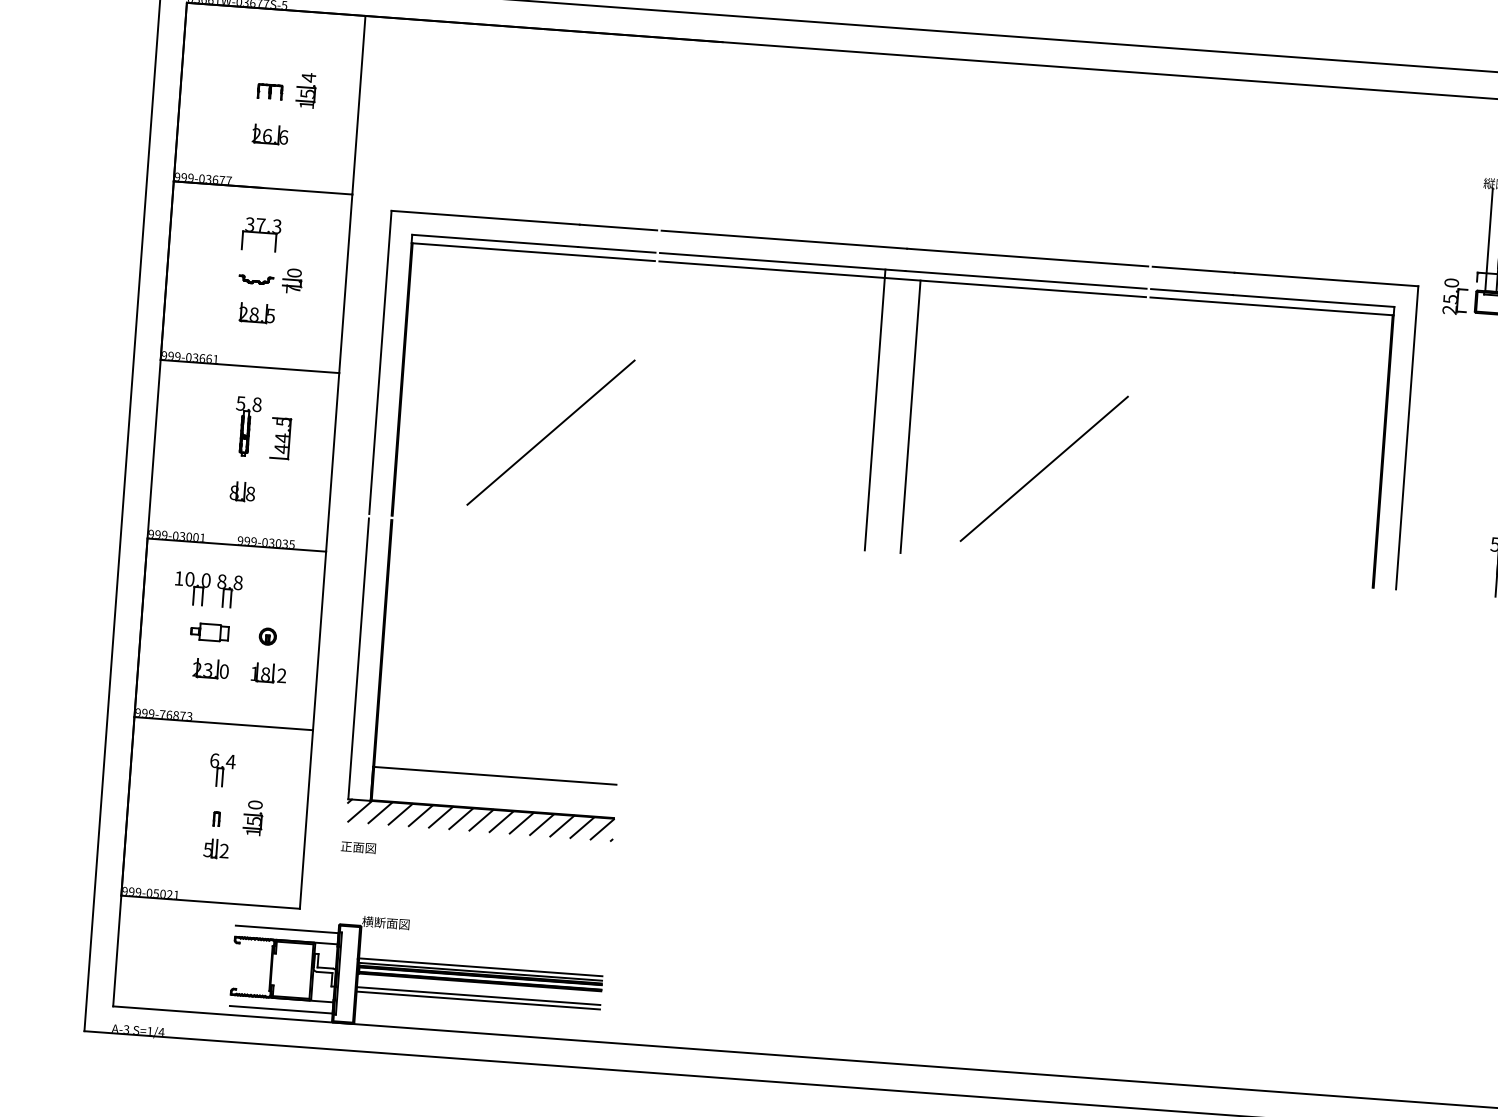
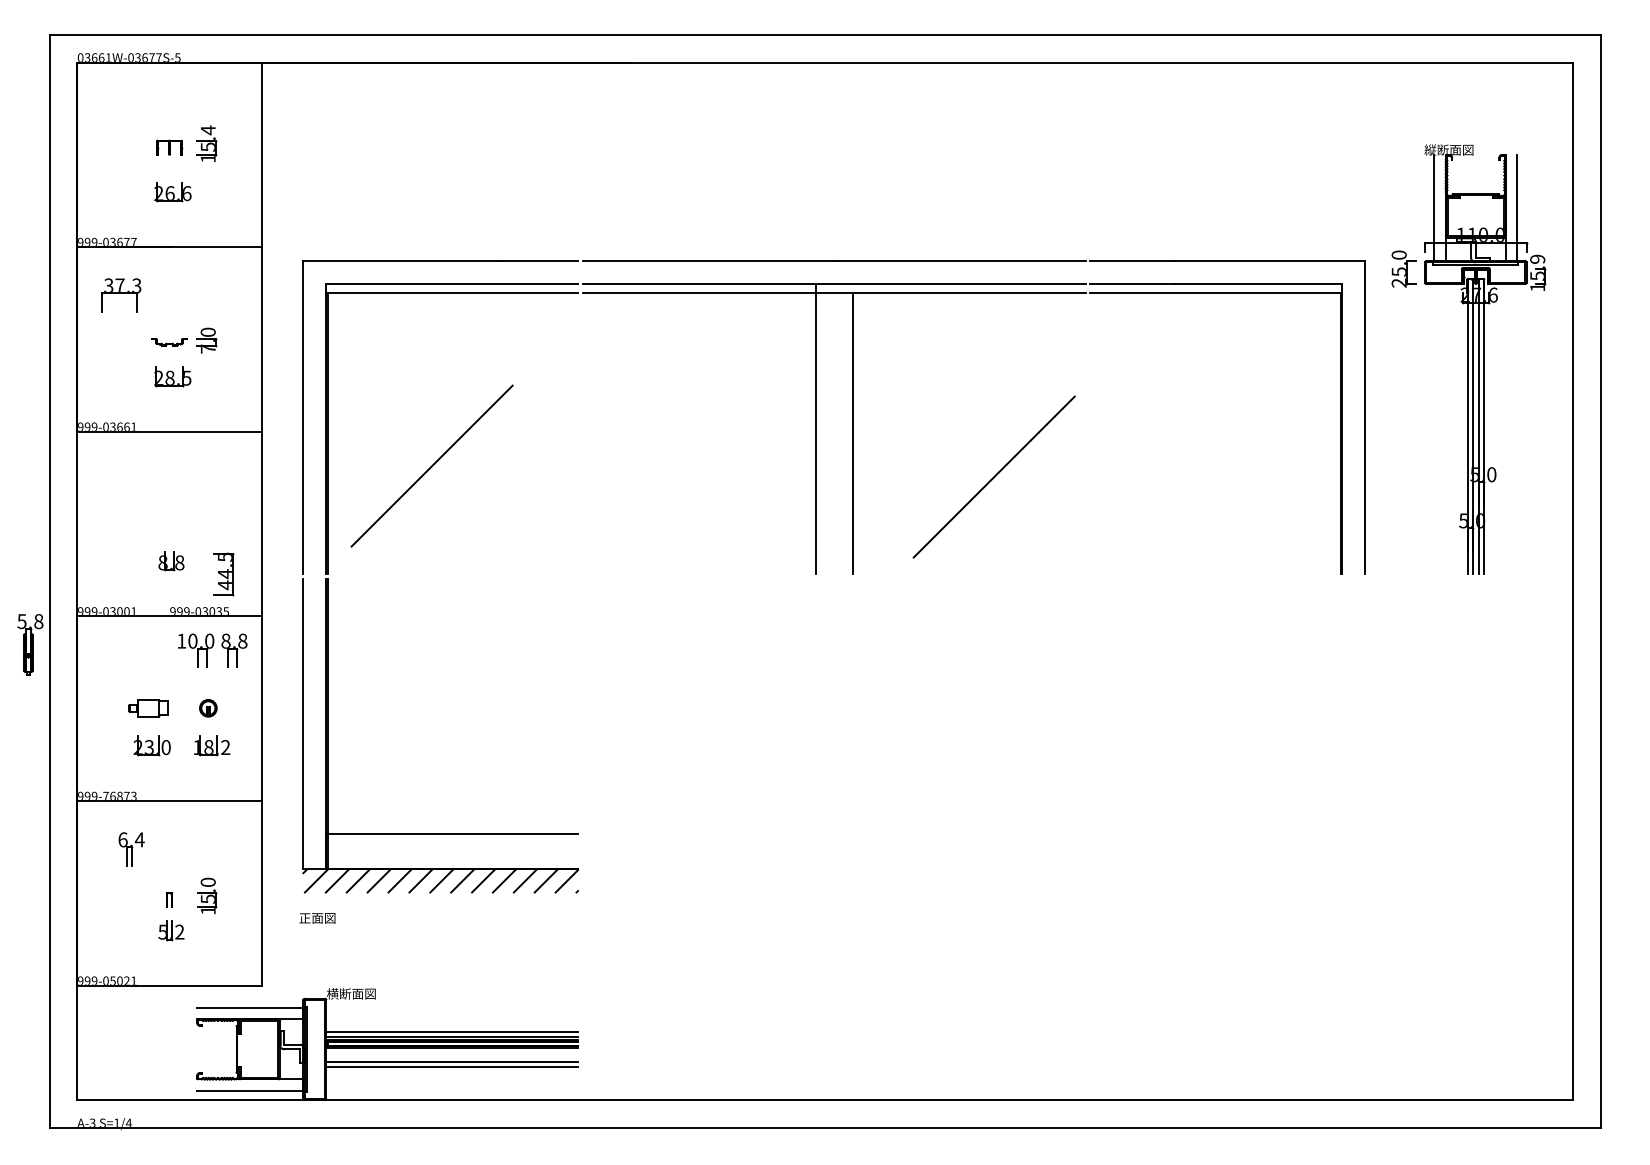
part: (261, 234) -> (121, 295), moved
part: (247, 426) -> (30, 644), moved
line: (550, 432) -> (431, 465), moved
part: (280, 438) -> (223, 574), moved
part: (208, 589) -> (212, 650), moved
part: (222, 770) -> (131, 849), moved

